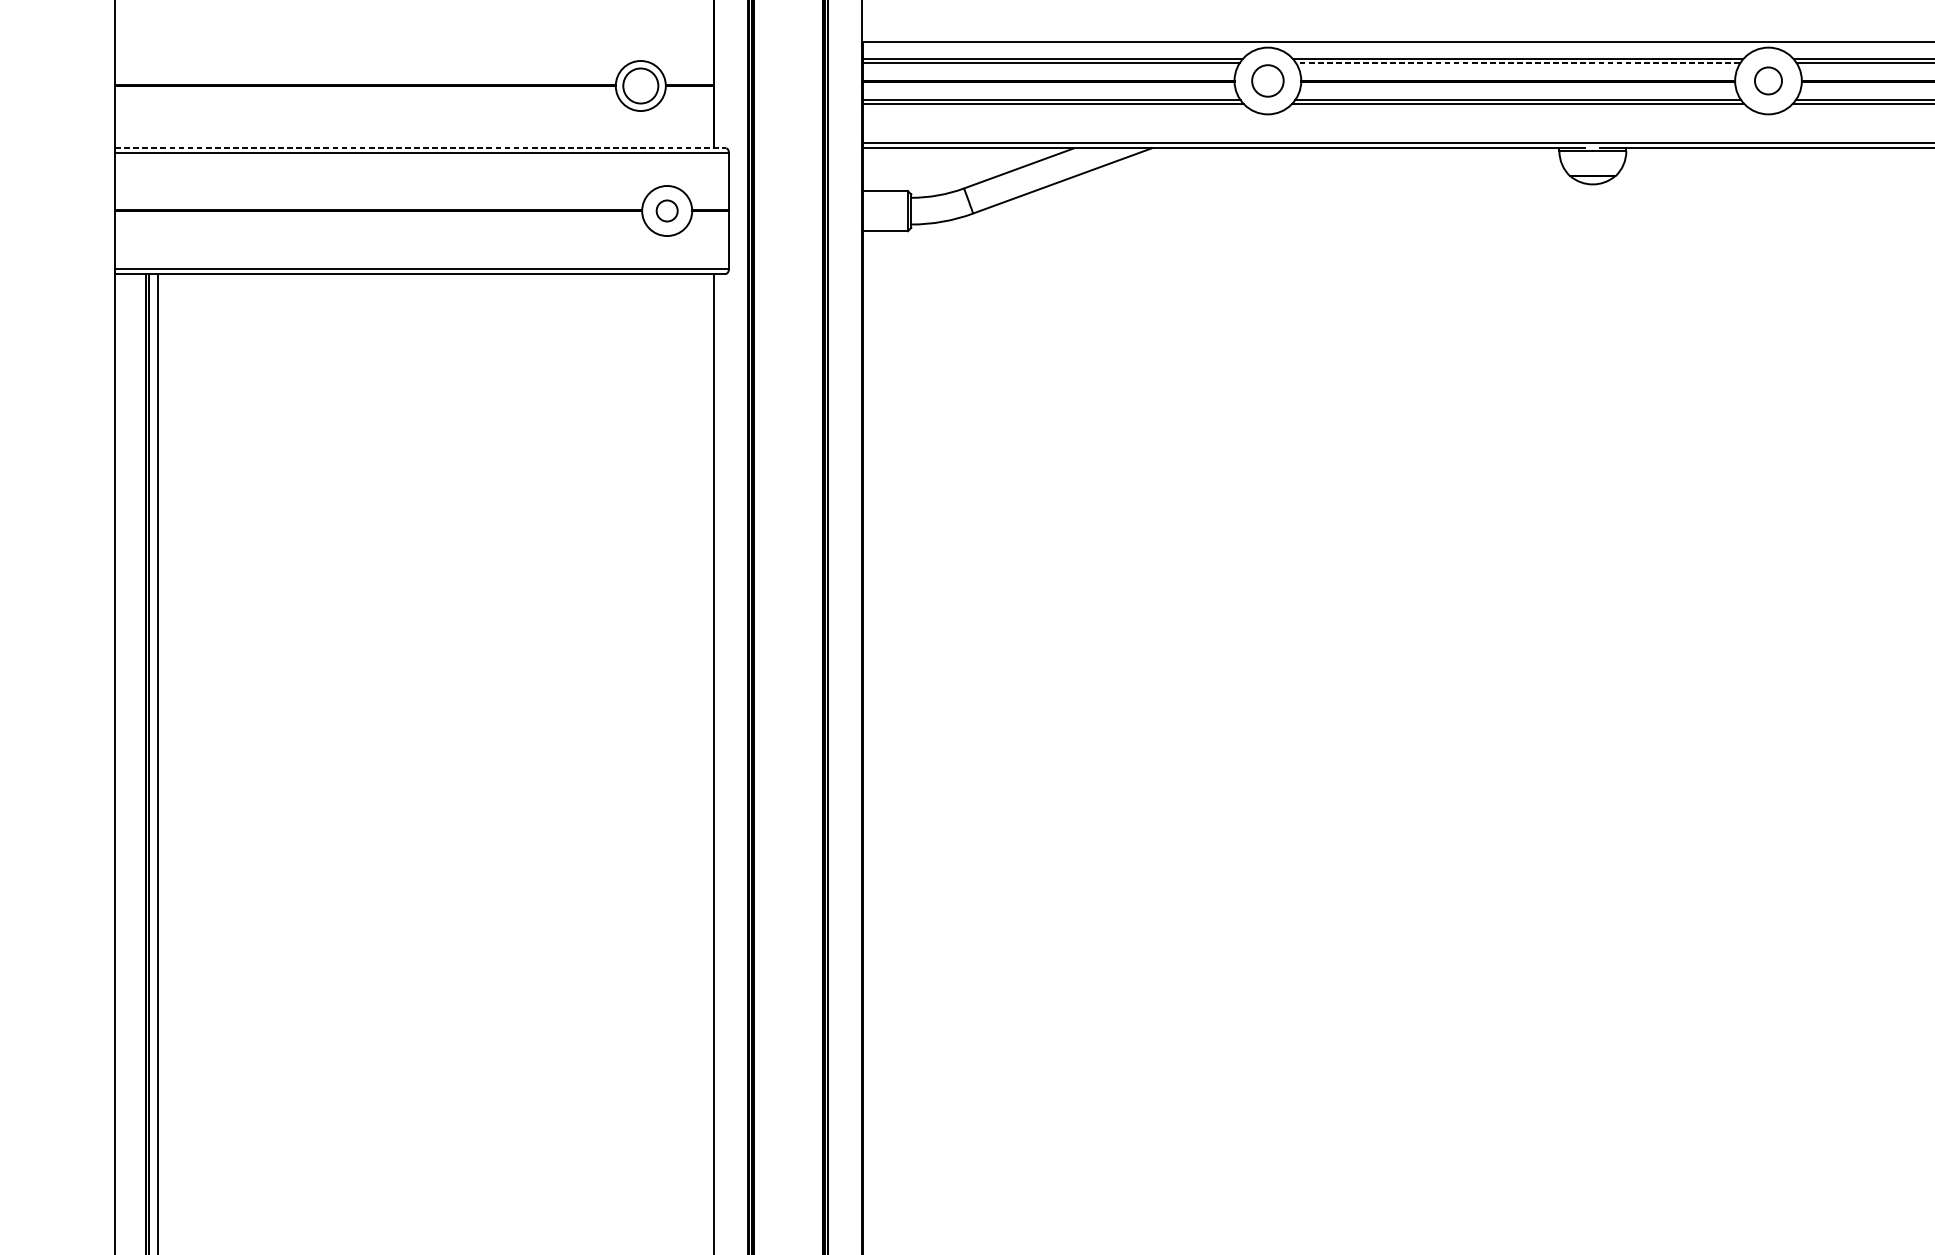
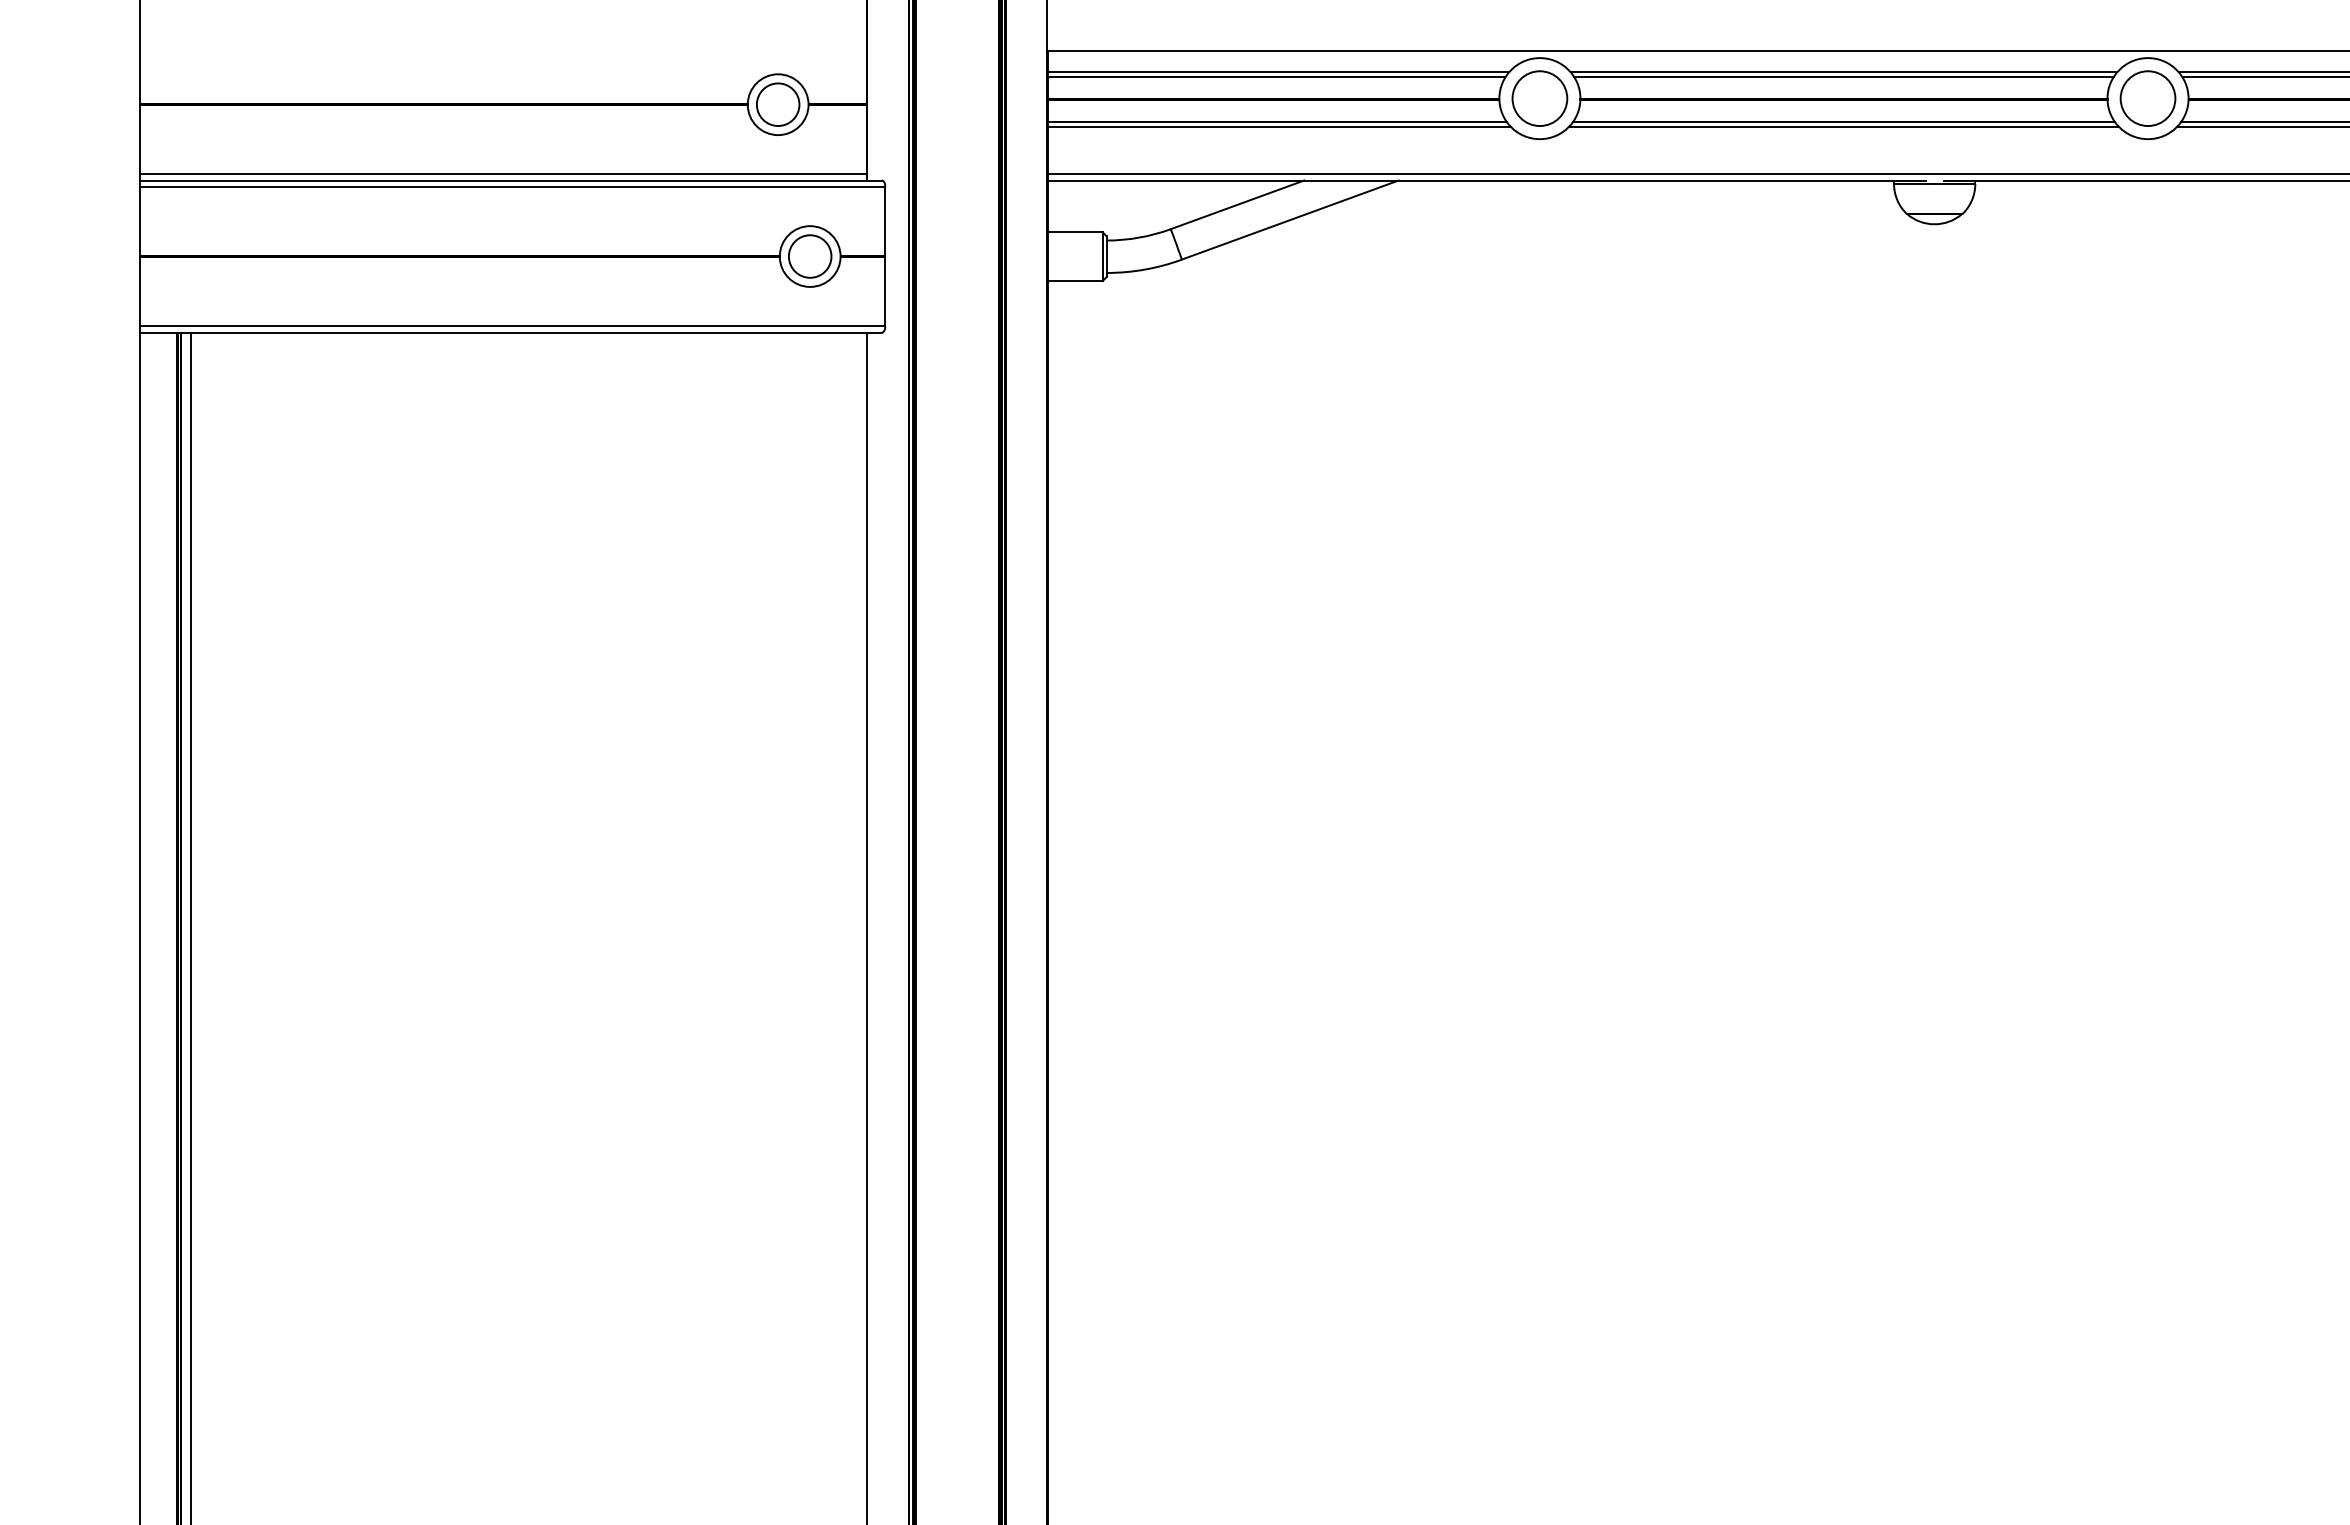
line: (1517, 63) -> (1843, 77), dashed -> solid
circle: (1267, 80) -> (1539, 98), size x1.43
circle: (1768, 80) -> (2147, 98), size x1.67
line: (414, 143) -> (503, 174), added
line: (421, 148) -> (511, 180), dashed -> solid
circle: (666, 210) -> (809, 256), size x1.67

